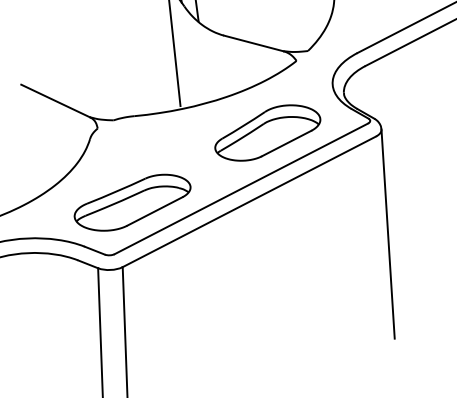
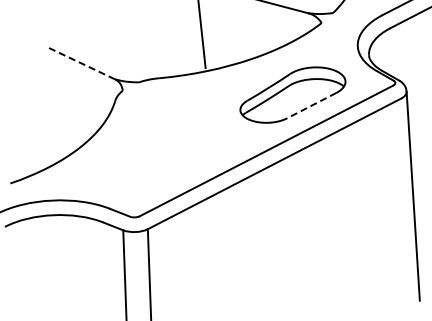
line: (55, 100) -> (80, 62), solid -> dashed
line: (286, 143) -> (311, 105), solid -> dashed
part: (132, 202) -> (157, 164), removed

